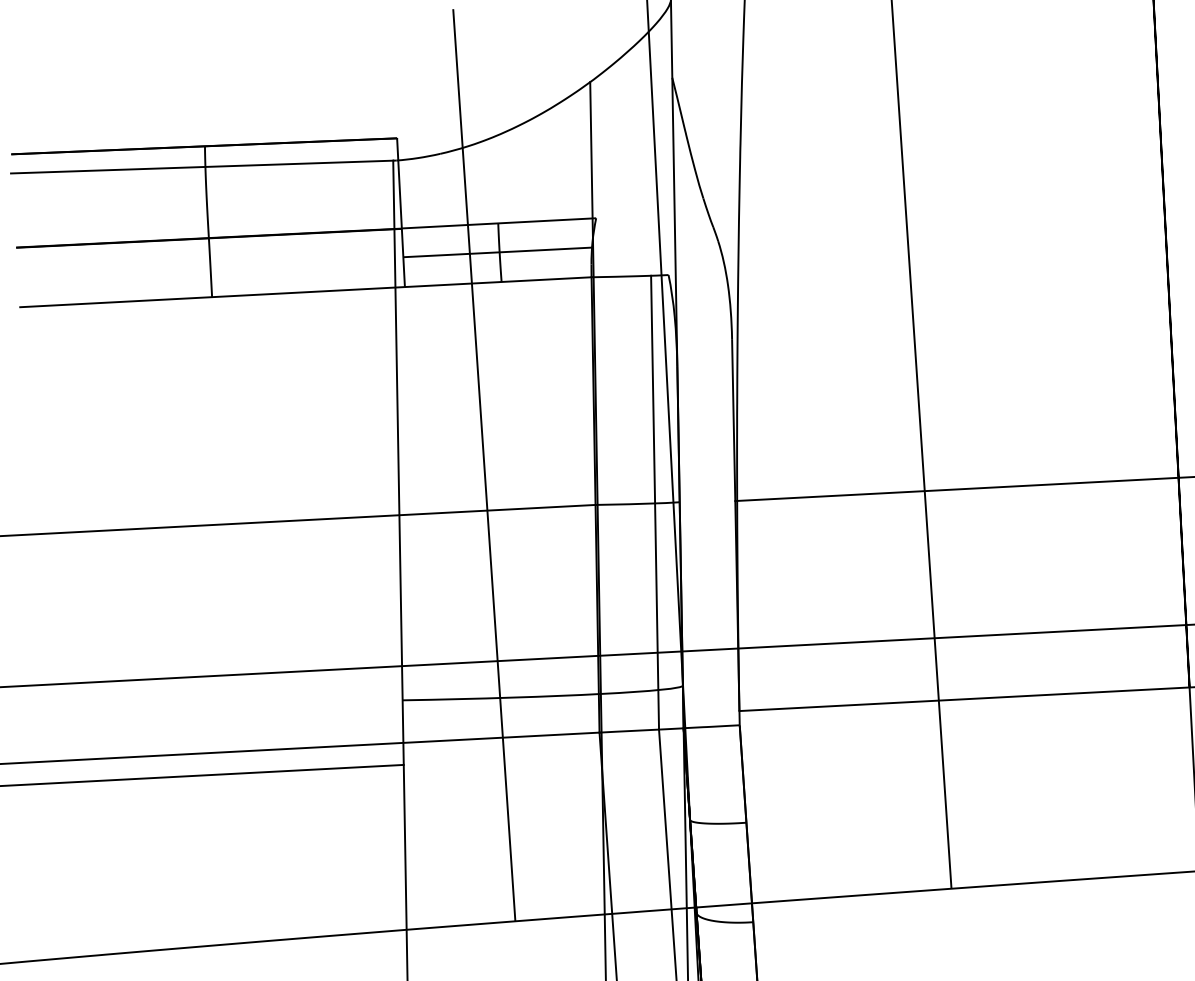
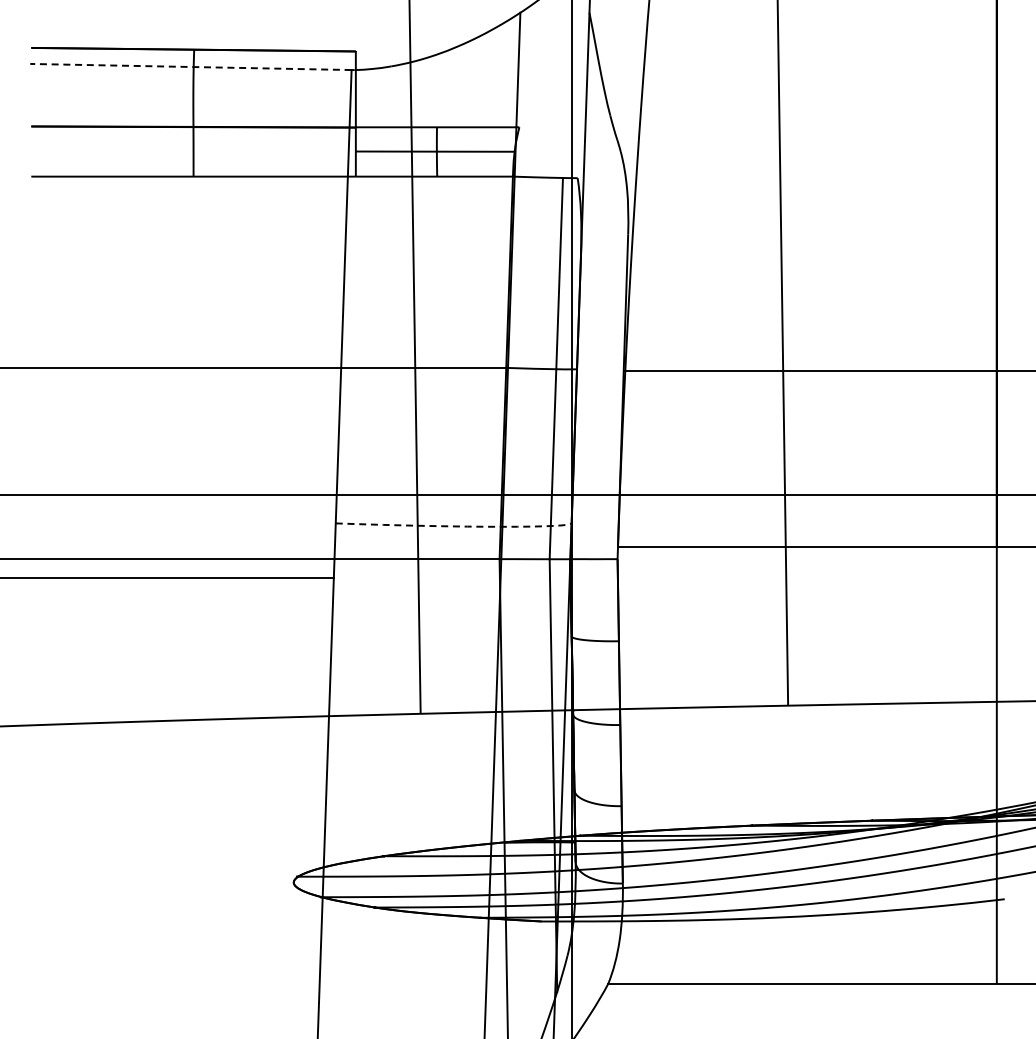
line: (201, 167) -> (190, 67), solid -> dashed
arc: (551, 696) -> (460, 526), solid -> dashed

